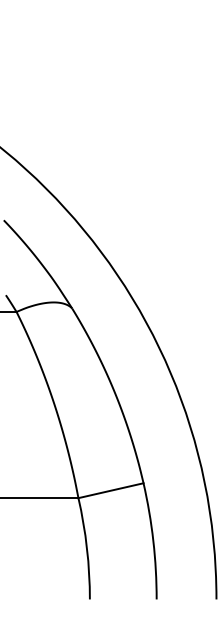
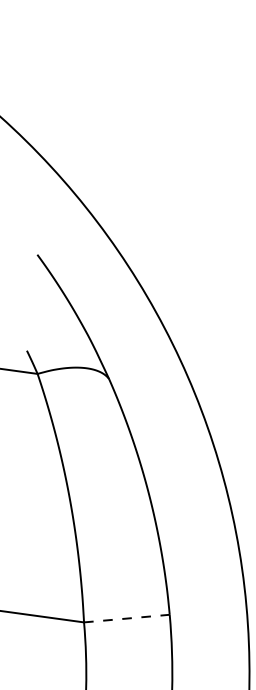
line: (111, 490) -> (127, 618), solid -> dashed

